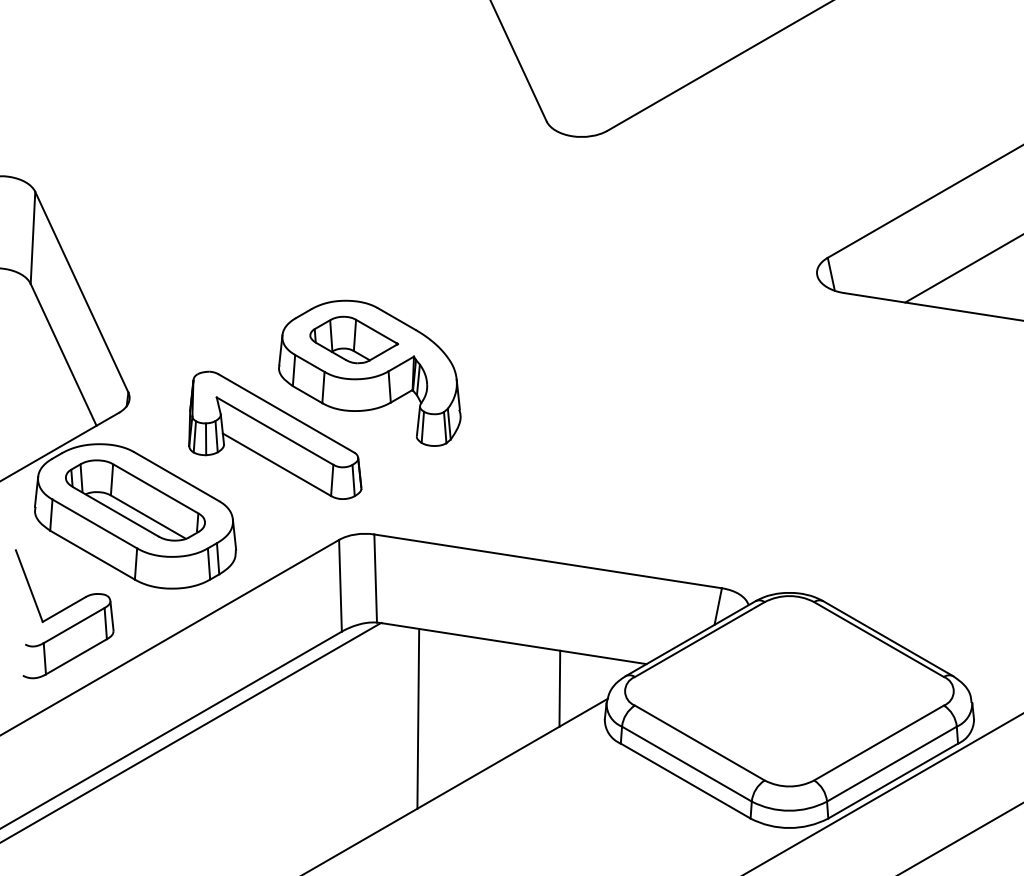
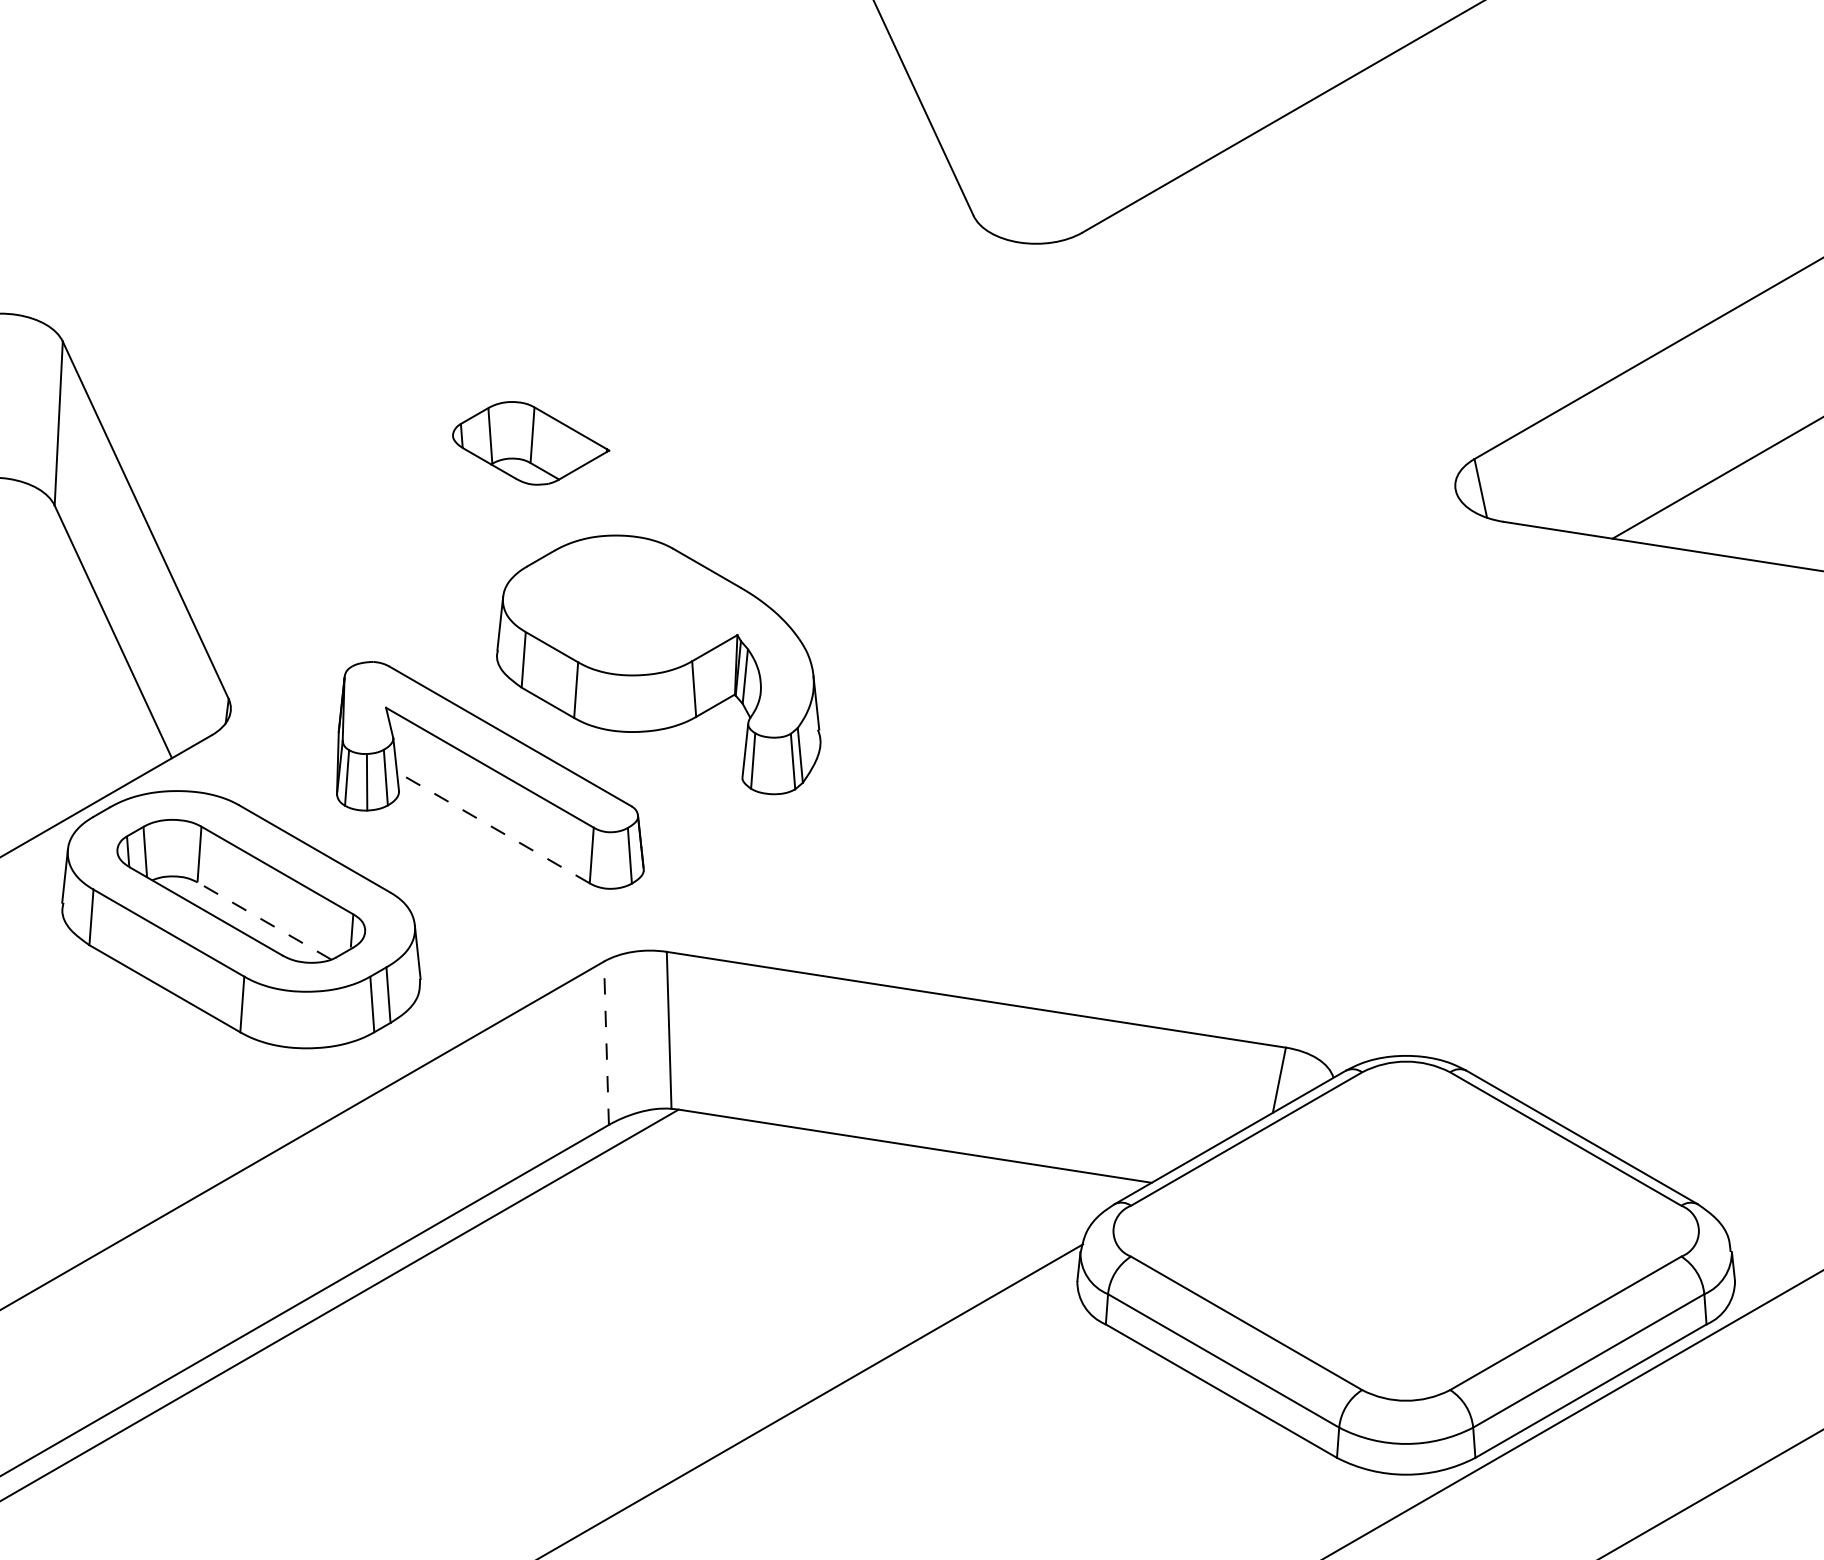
part: (354, 339) -> (531, 442), moved
line: (276, 464) -> (492, 827), solid -> dashed
line: (147, 516) -> (262, 919), solid -> dashed
line: (340, 585) -> (606, 1042), solid -> dashed
part: (64, 614) -> (114, 1094), removed
line: (559, 688) -> (996, 1226), removed
line: (418, 718) -> (745, 1279), removed

